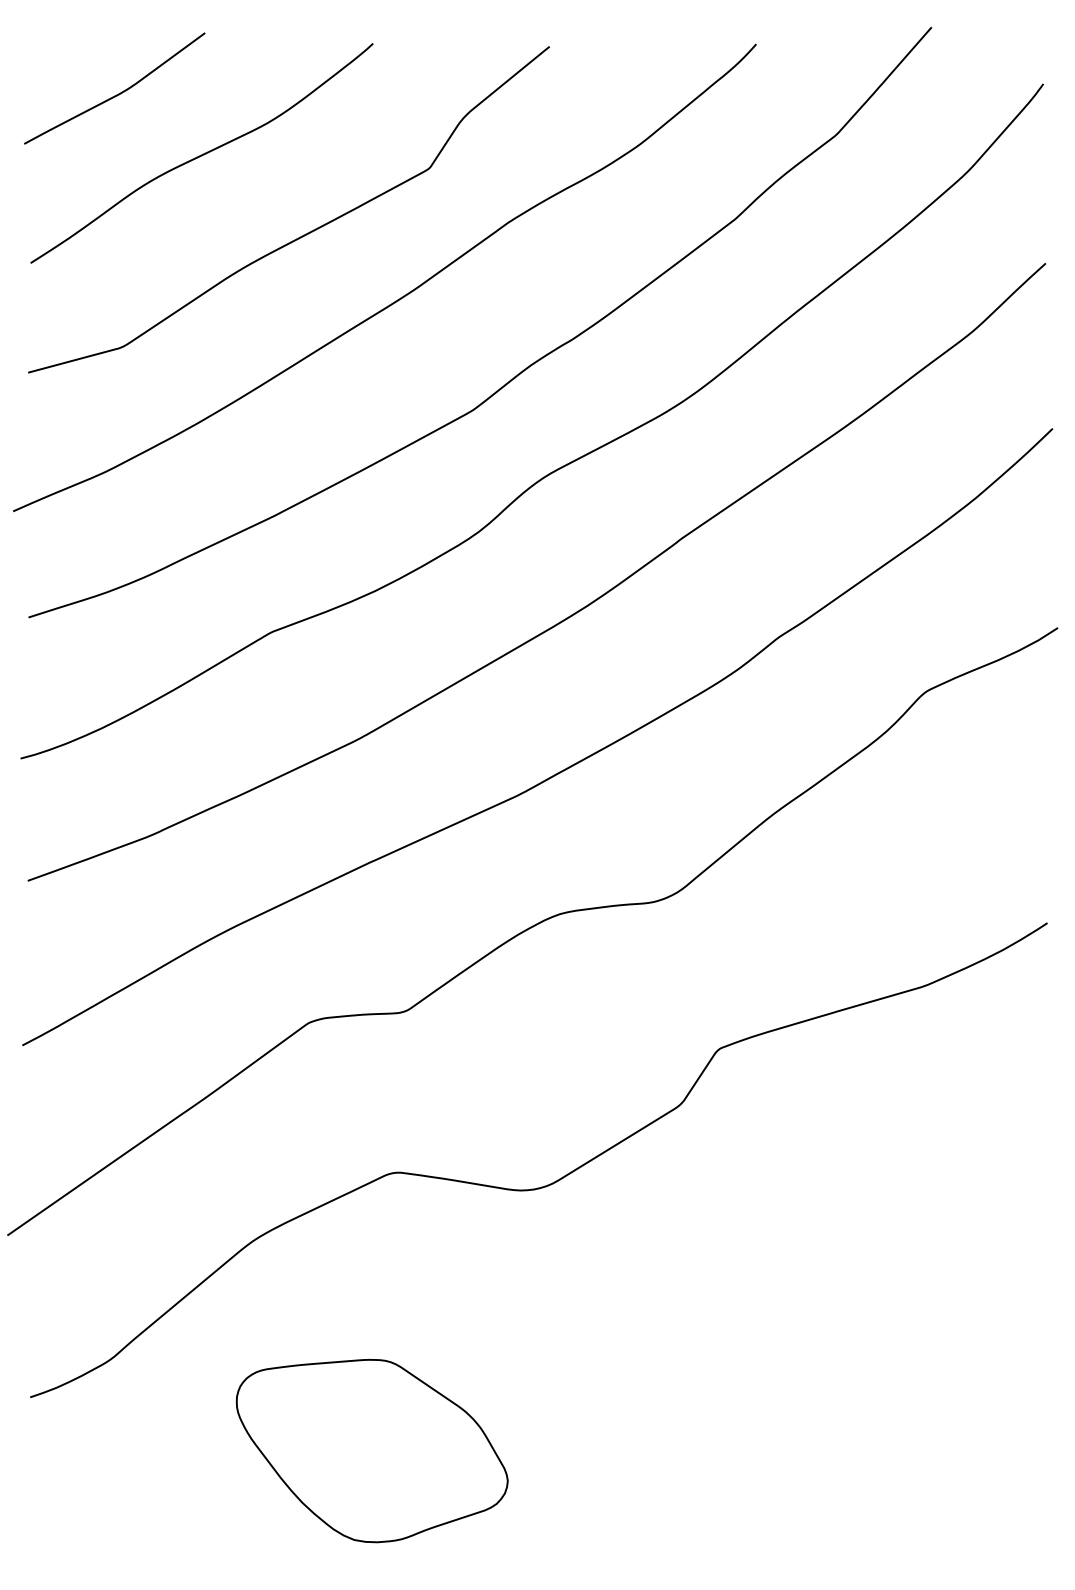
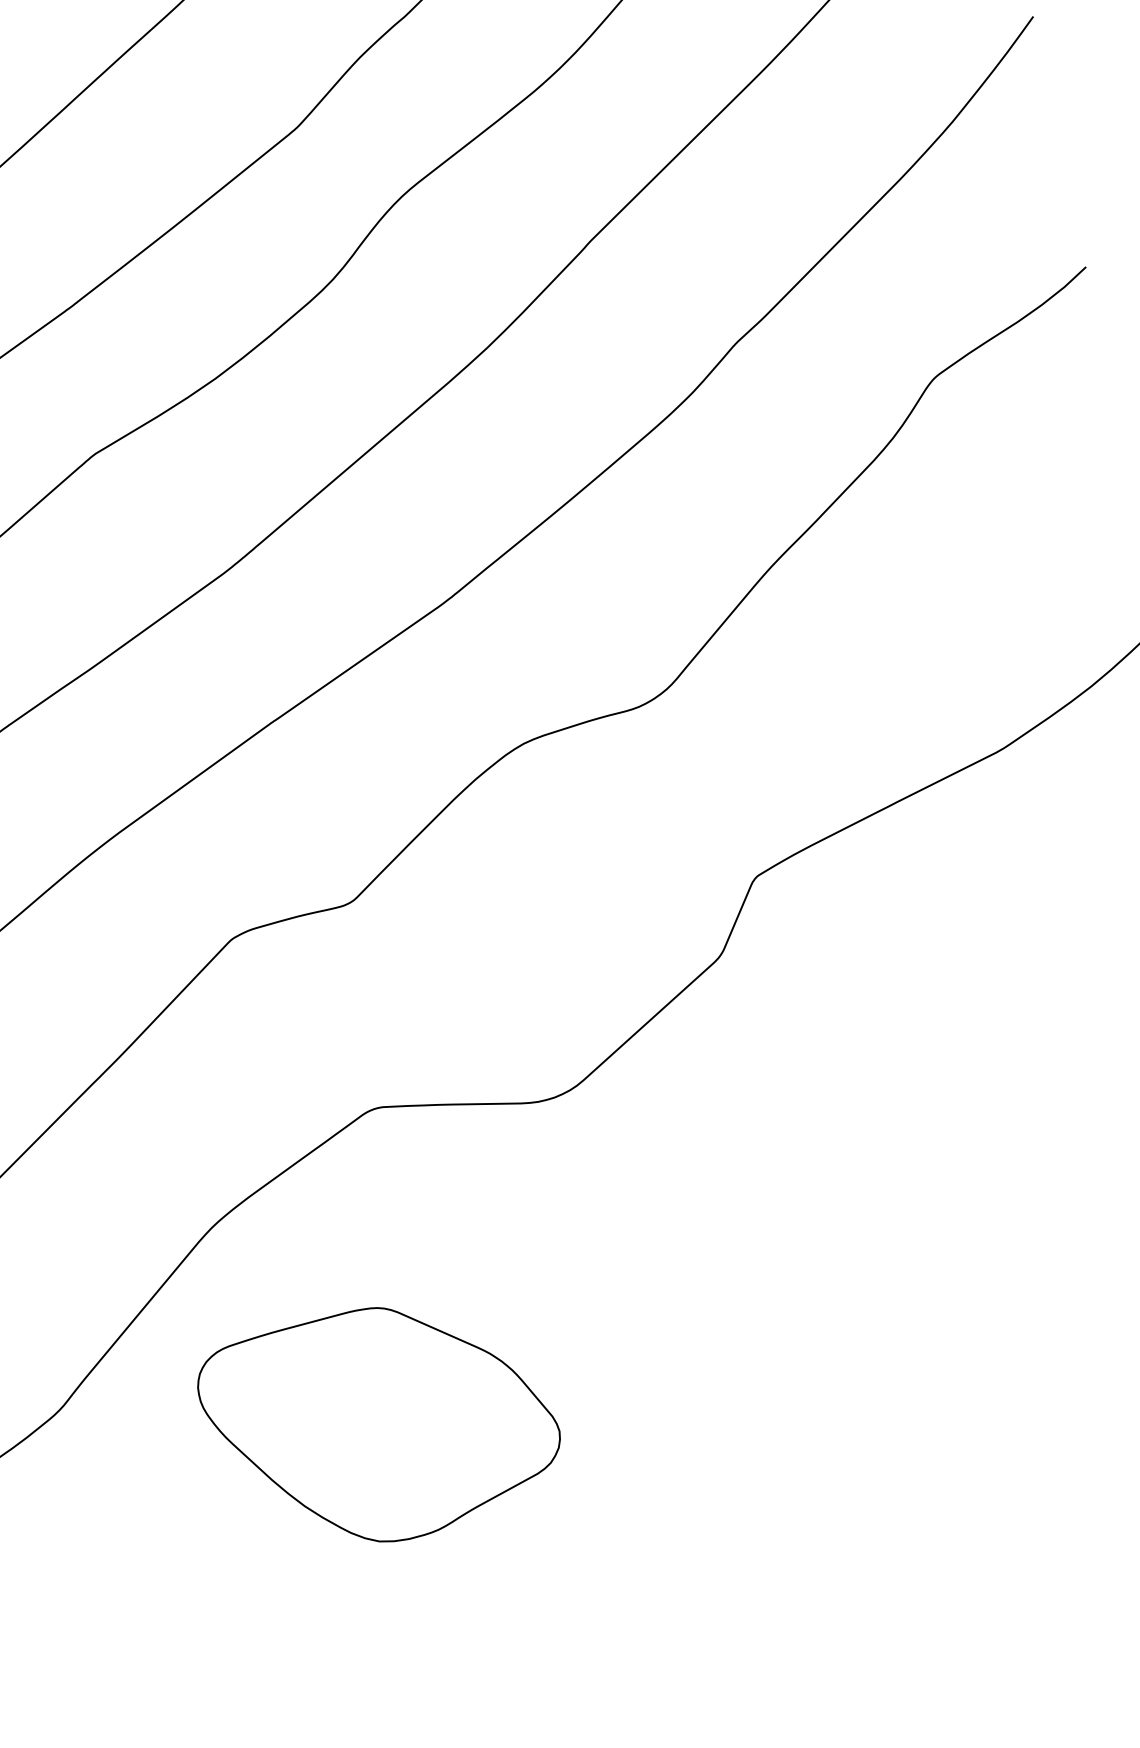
part: (371, 1451) -> (380, 1425), moved

